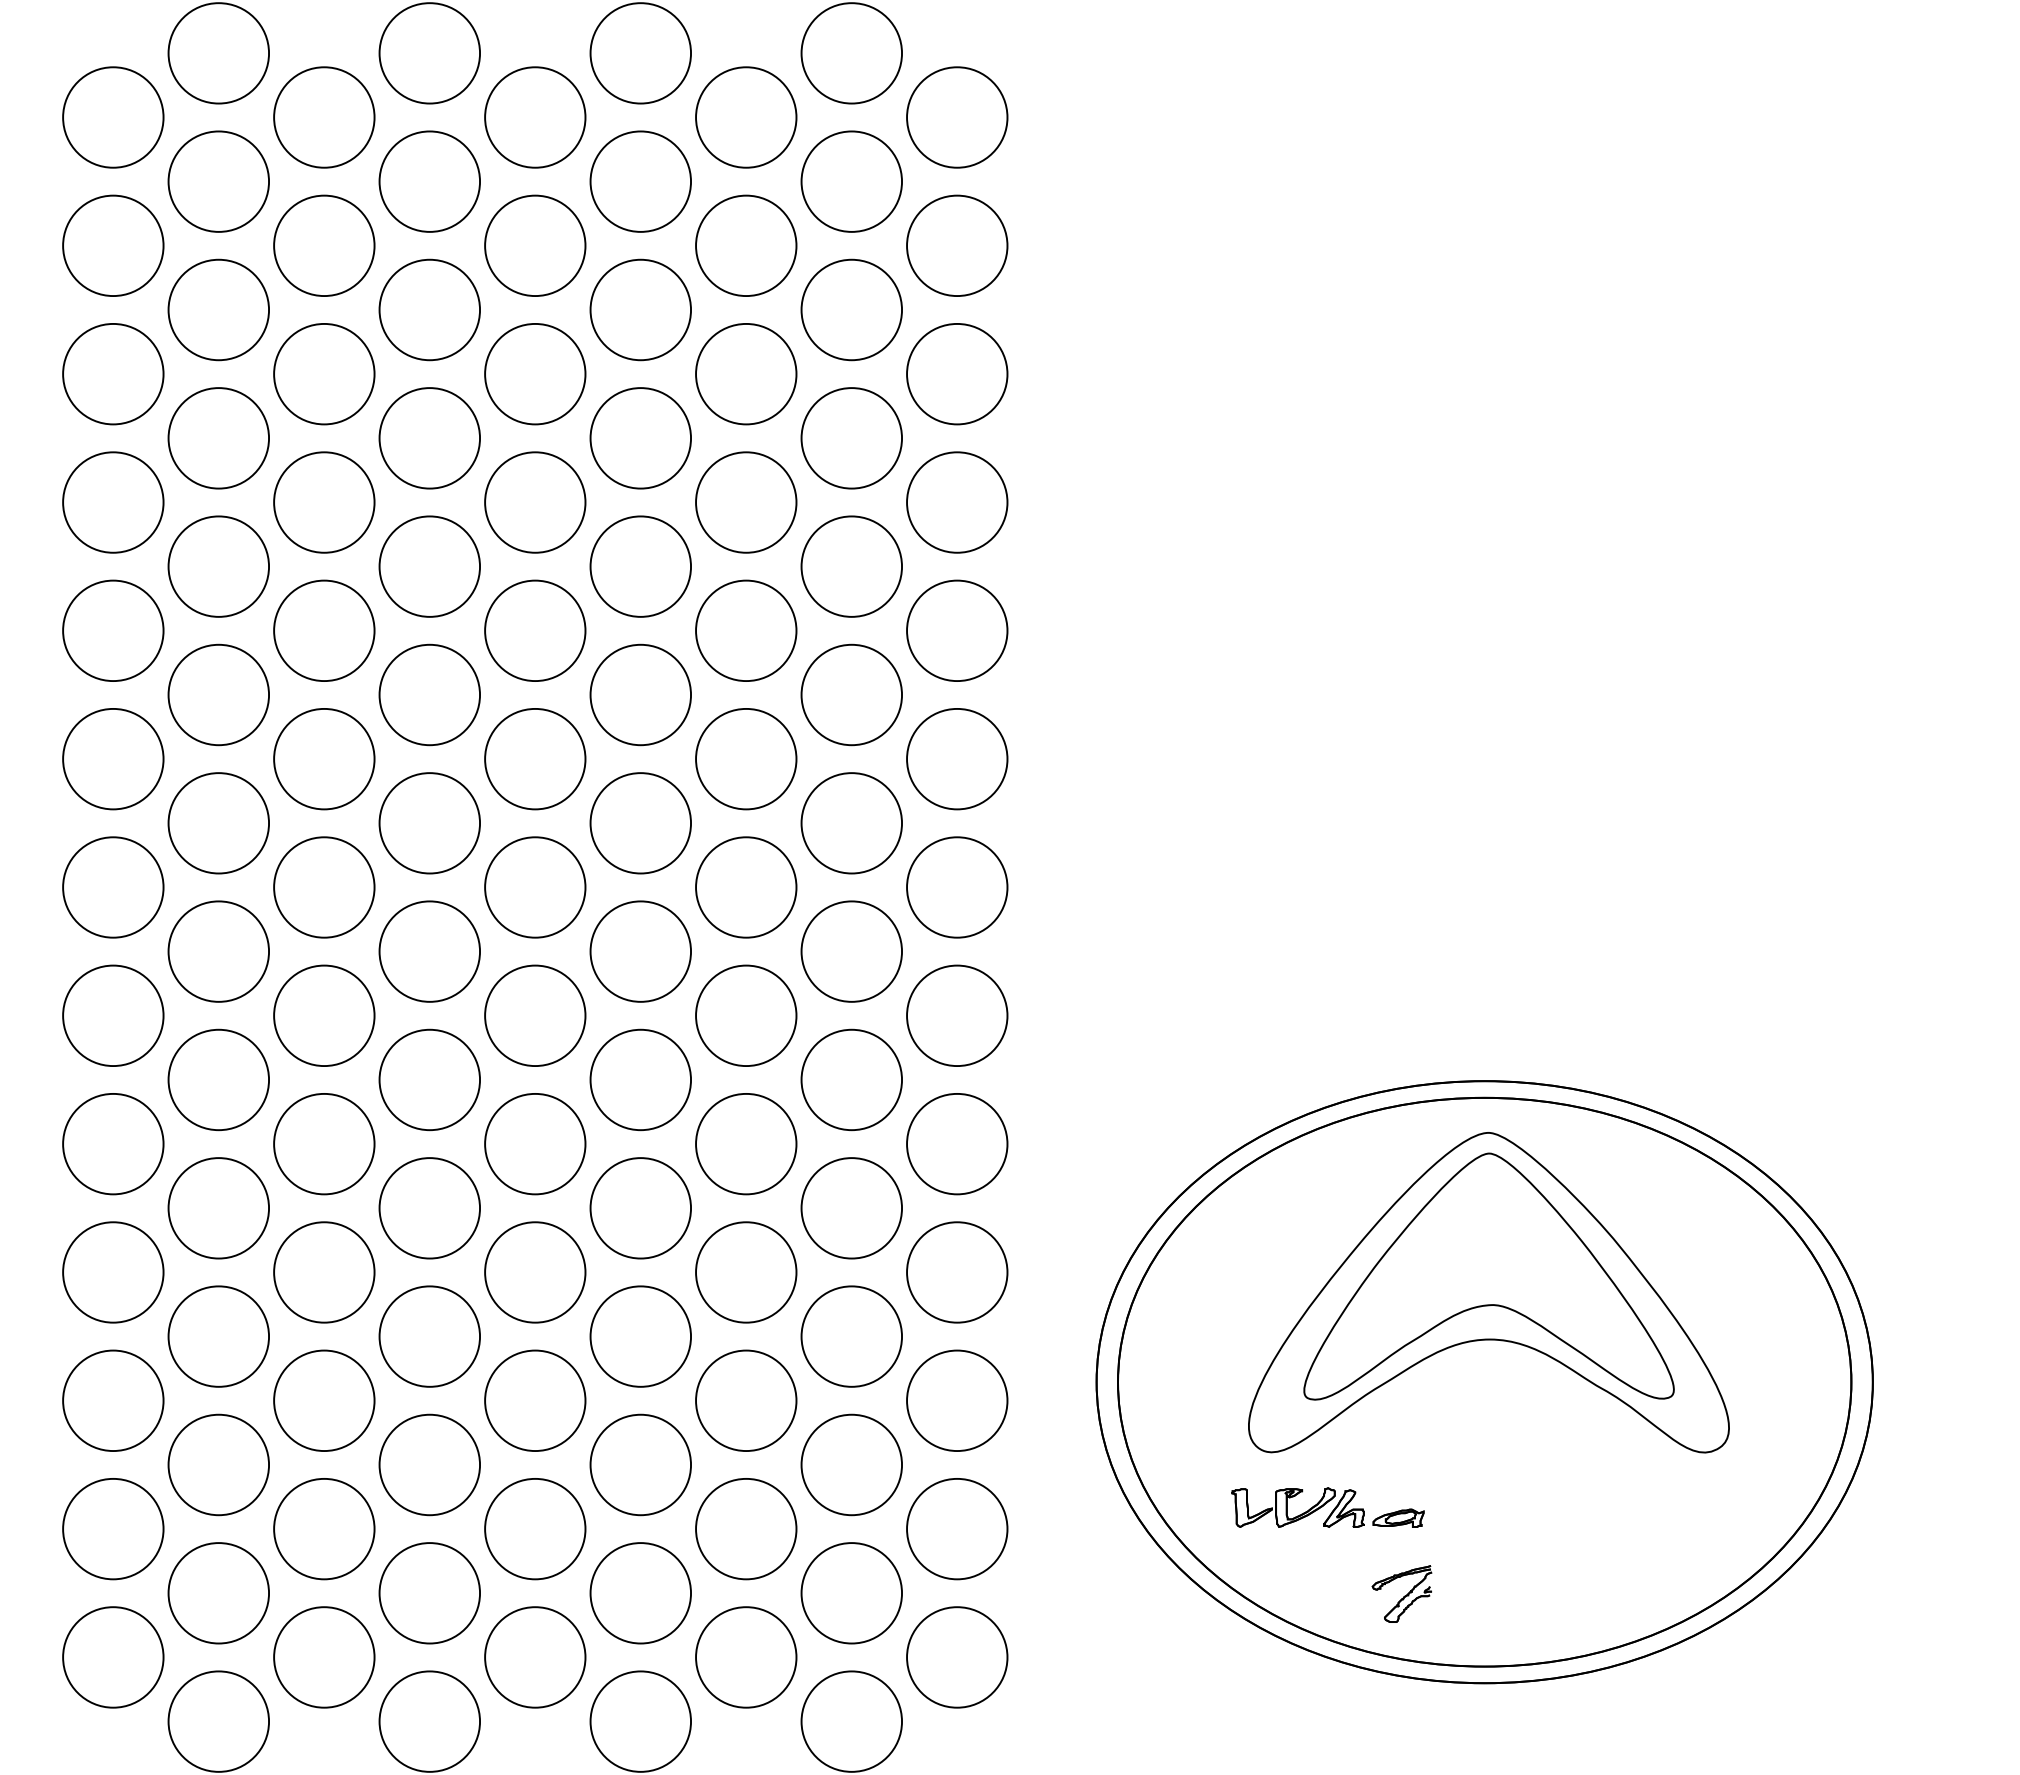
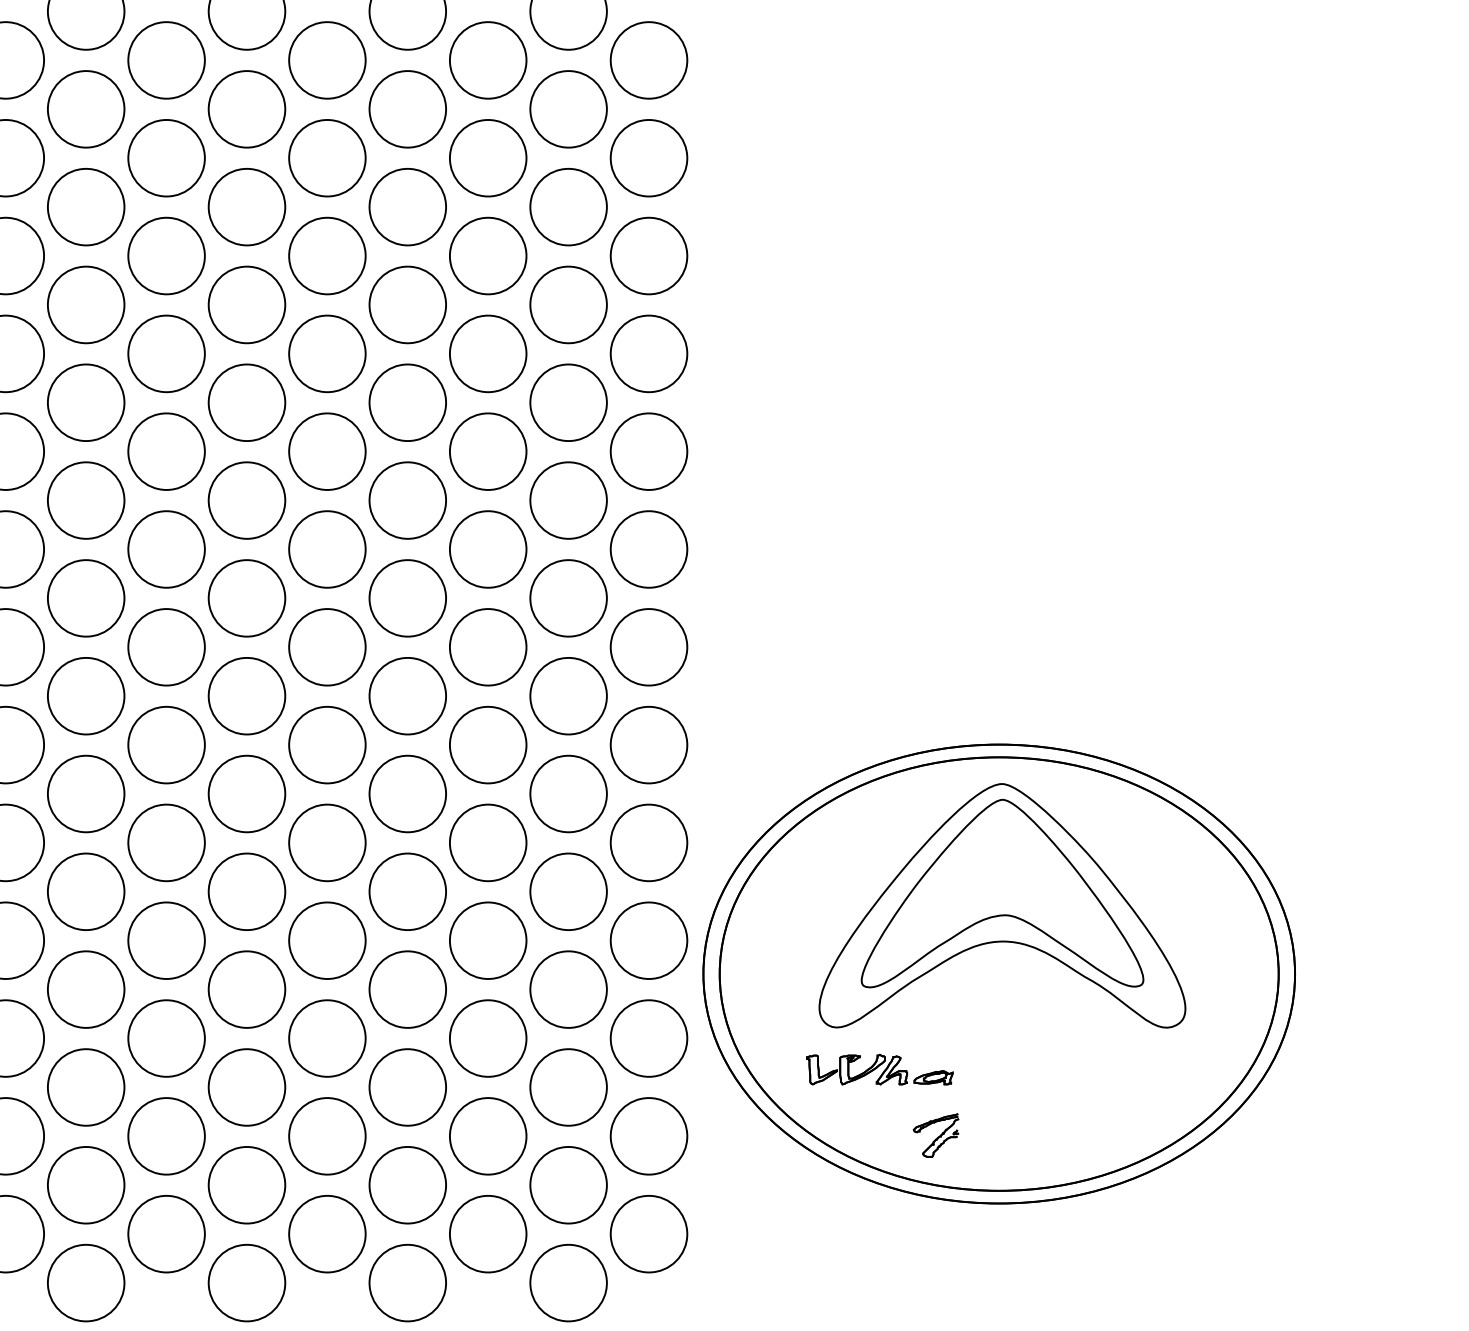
part: (1484, 1382) -> (999, 974), moved

